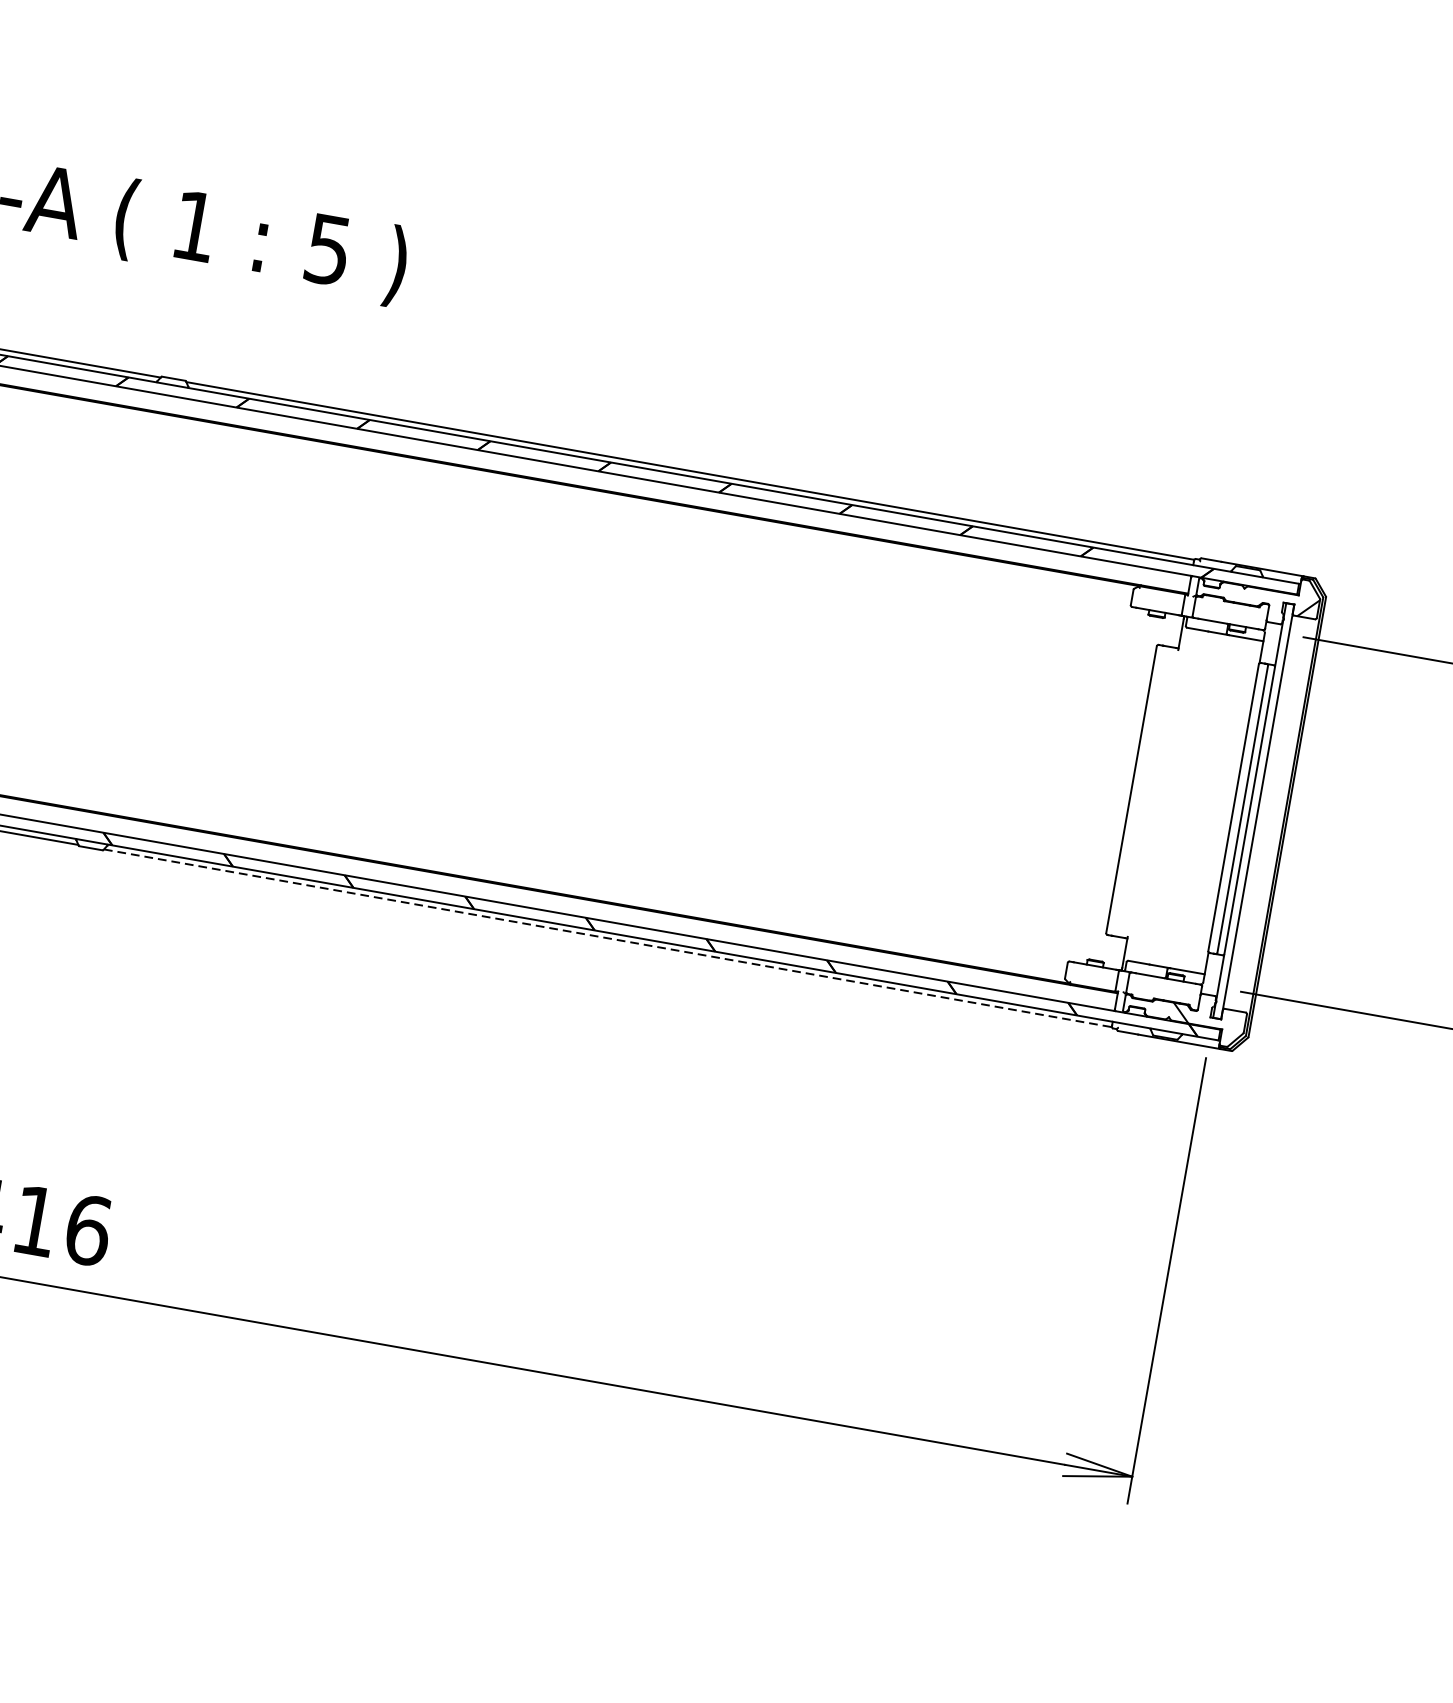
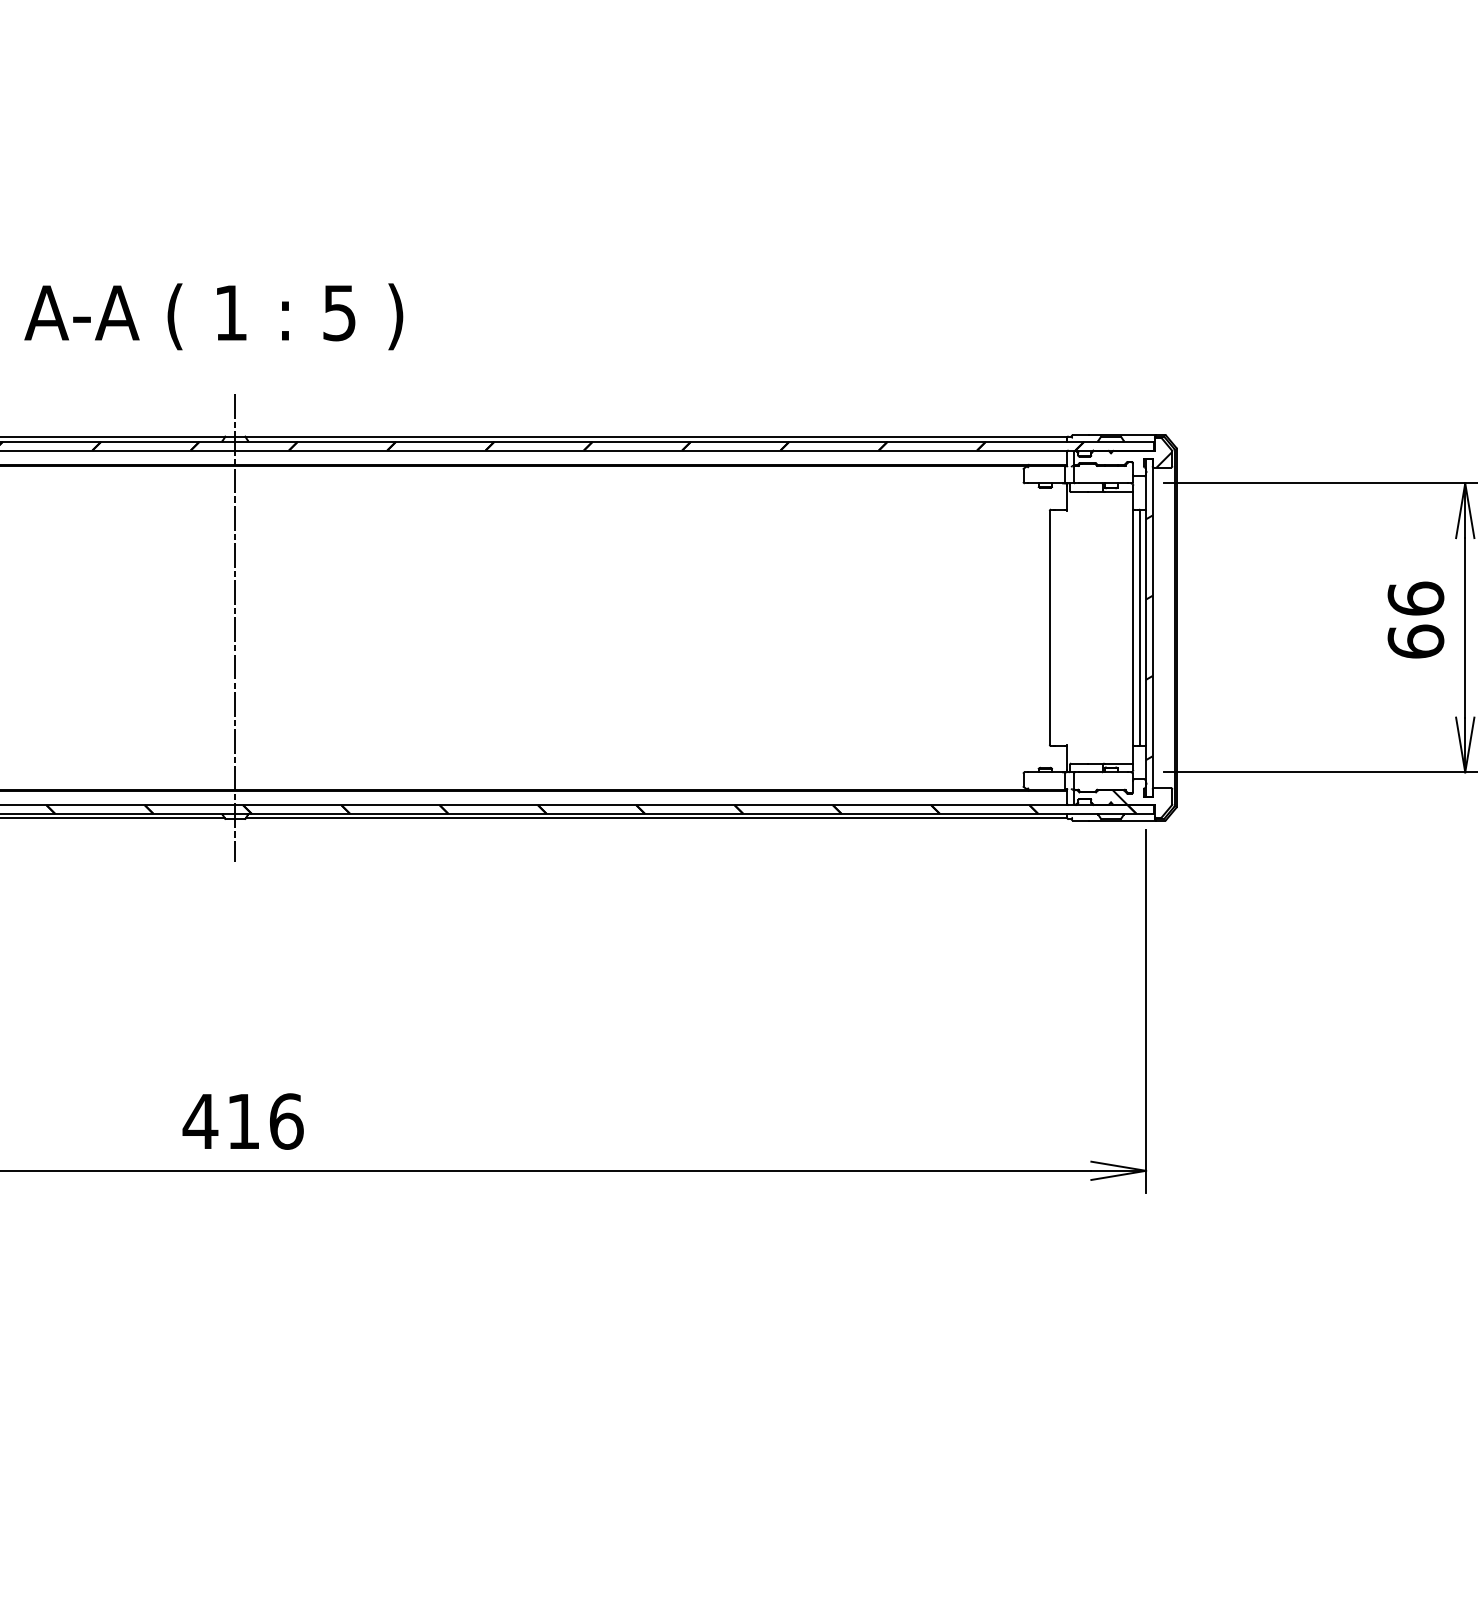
line: (132, 613) -> (235, 627), added
hatch: (1251, 823) -> (1149, 637), added
line: (607, 938) -> (656, 818), dashed -> solid

